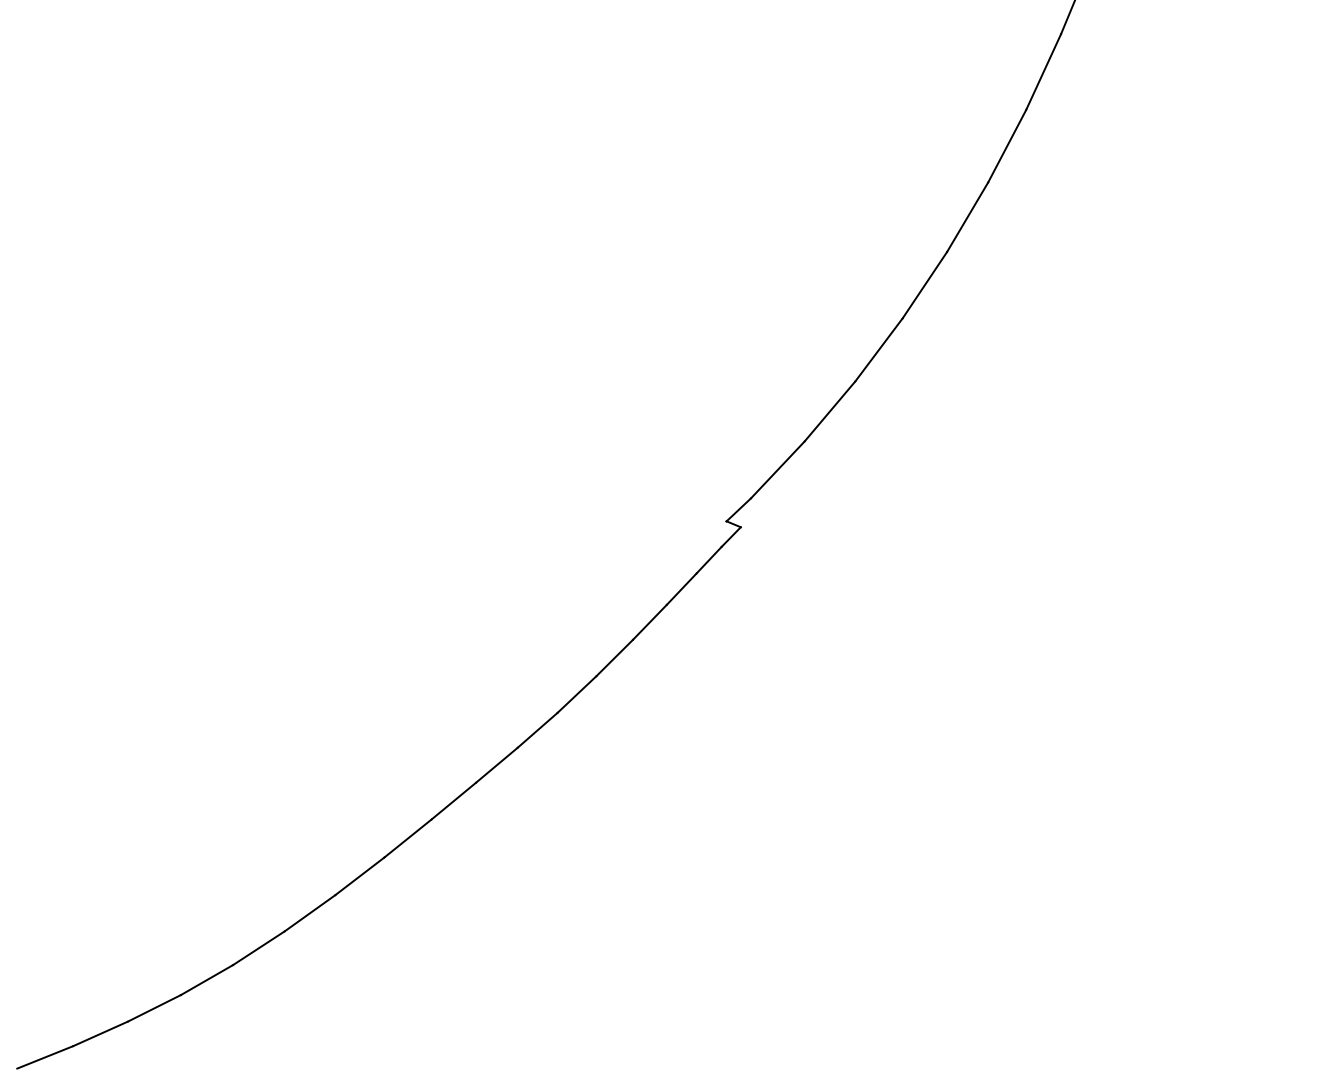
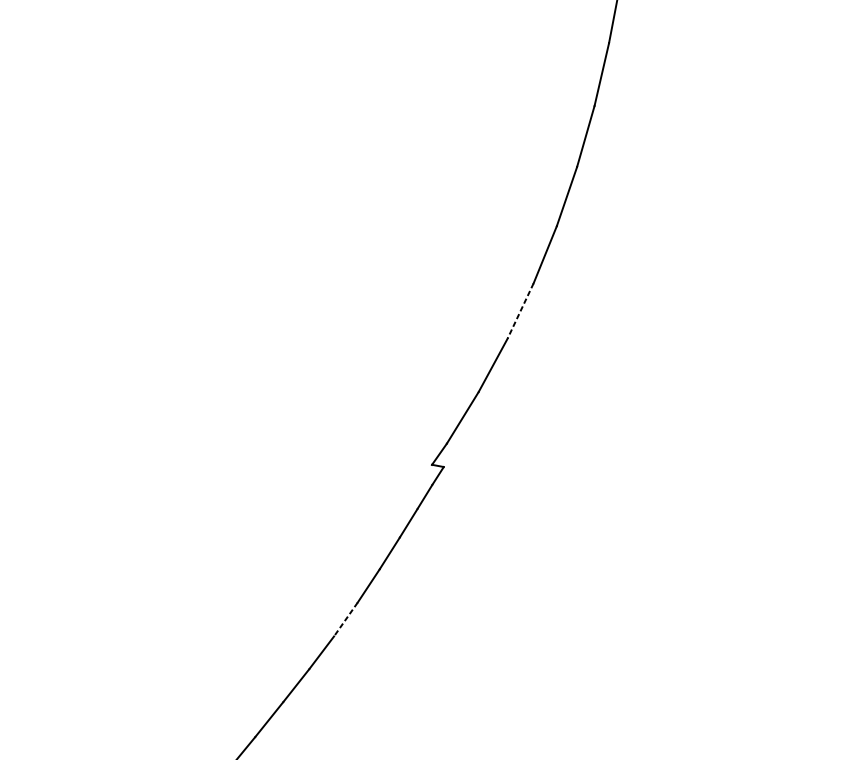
line: (878, 350) -> (520, 311), solid -> dashed
line: (576, 694) -> (345, 619), solid -> dashed

